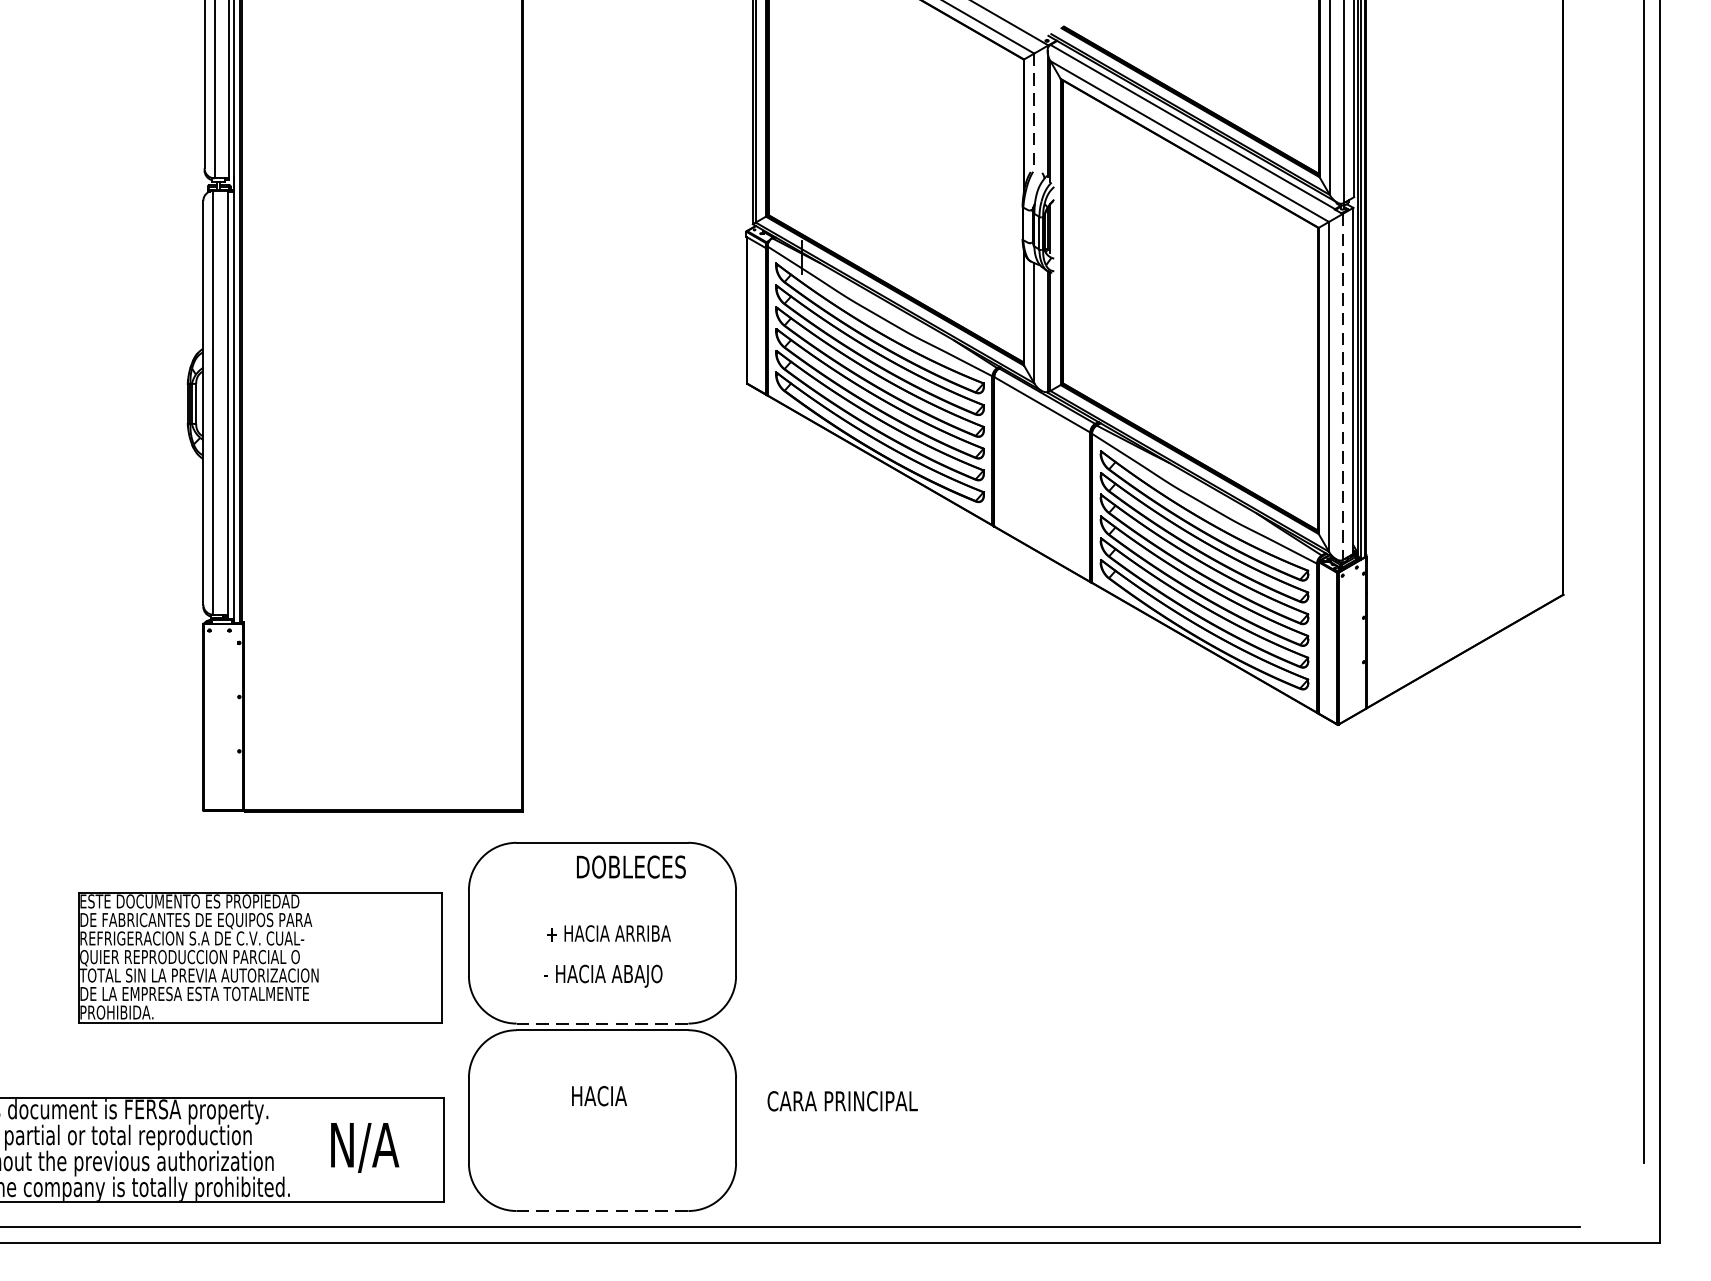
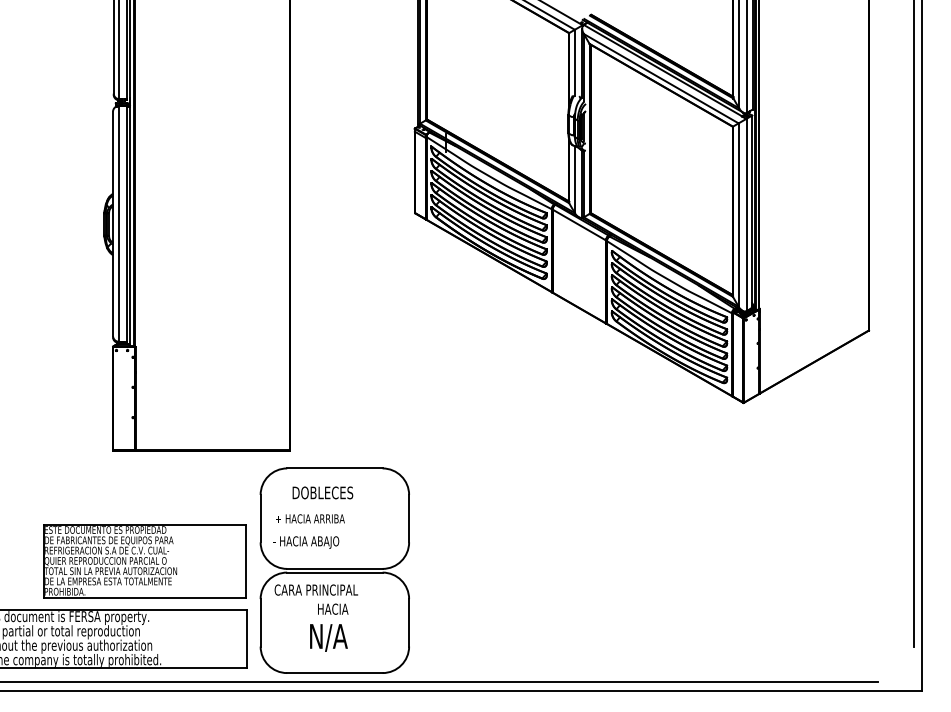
line: (1033, 114) -> (574, 63), dashed -> solid
line: (1343, 387) -> (746, 215), dashed -> solid
text: (630, 866) -> (322, 492), moved
text: (608, 932) -> (310, 518), moved
part: (259, 958) -> (144, 561), moved
text: (603, 976) -> (306, 542), moved
line: (601, 1022) -> (334, 568), dashed -> solid
text: (841, 1100) -> (315, 589), moved
text: (364, 1147) -> (328, 637), moved
line: (601, 1211) -> (334, 673), dashed -> solid

